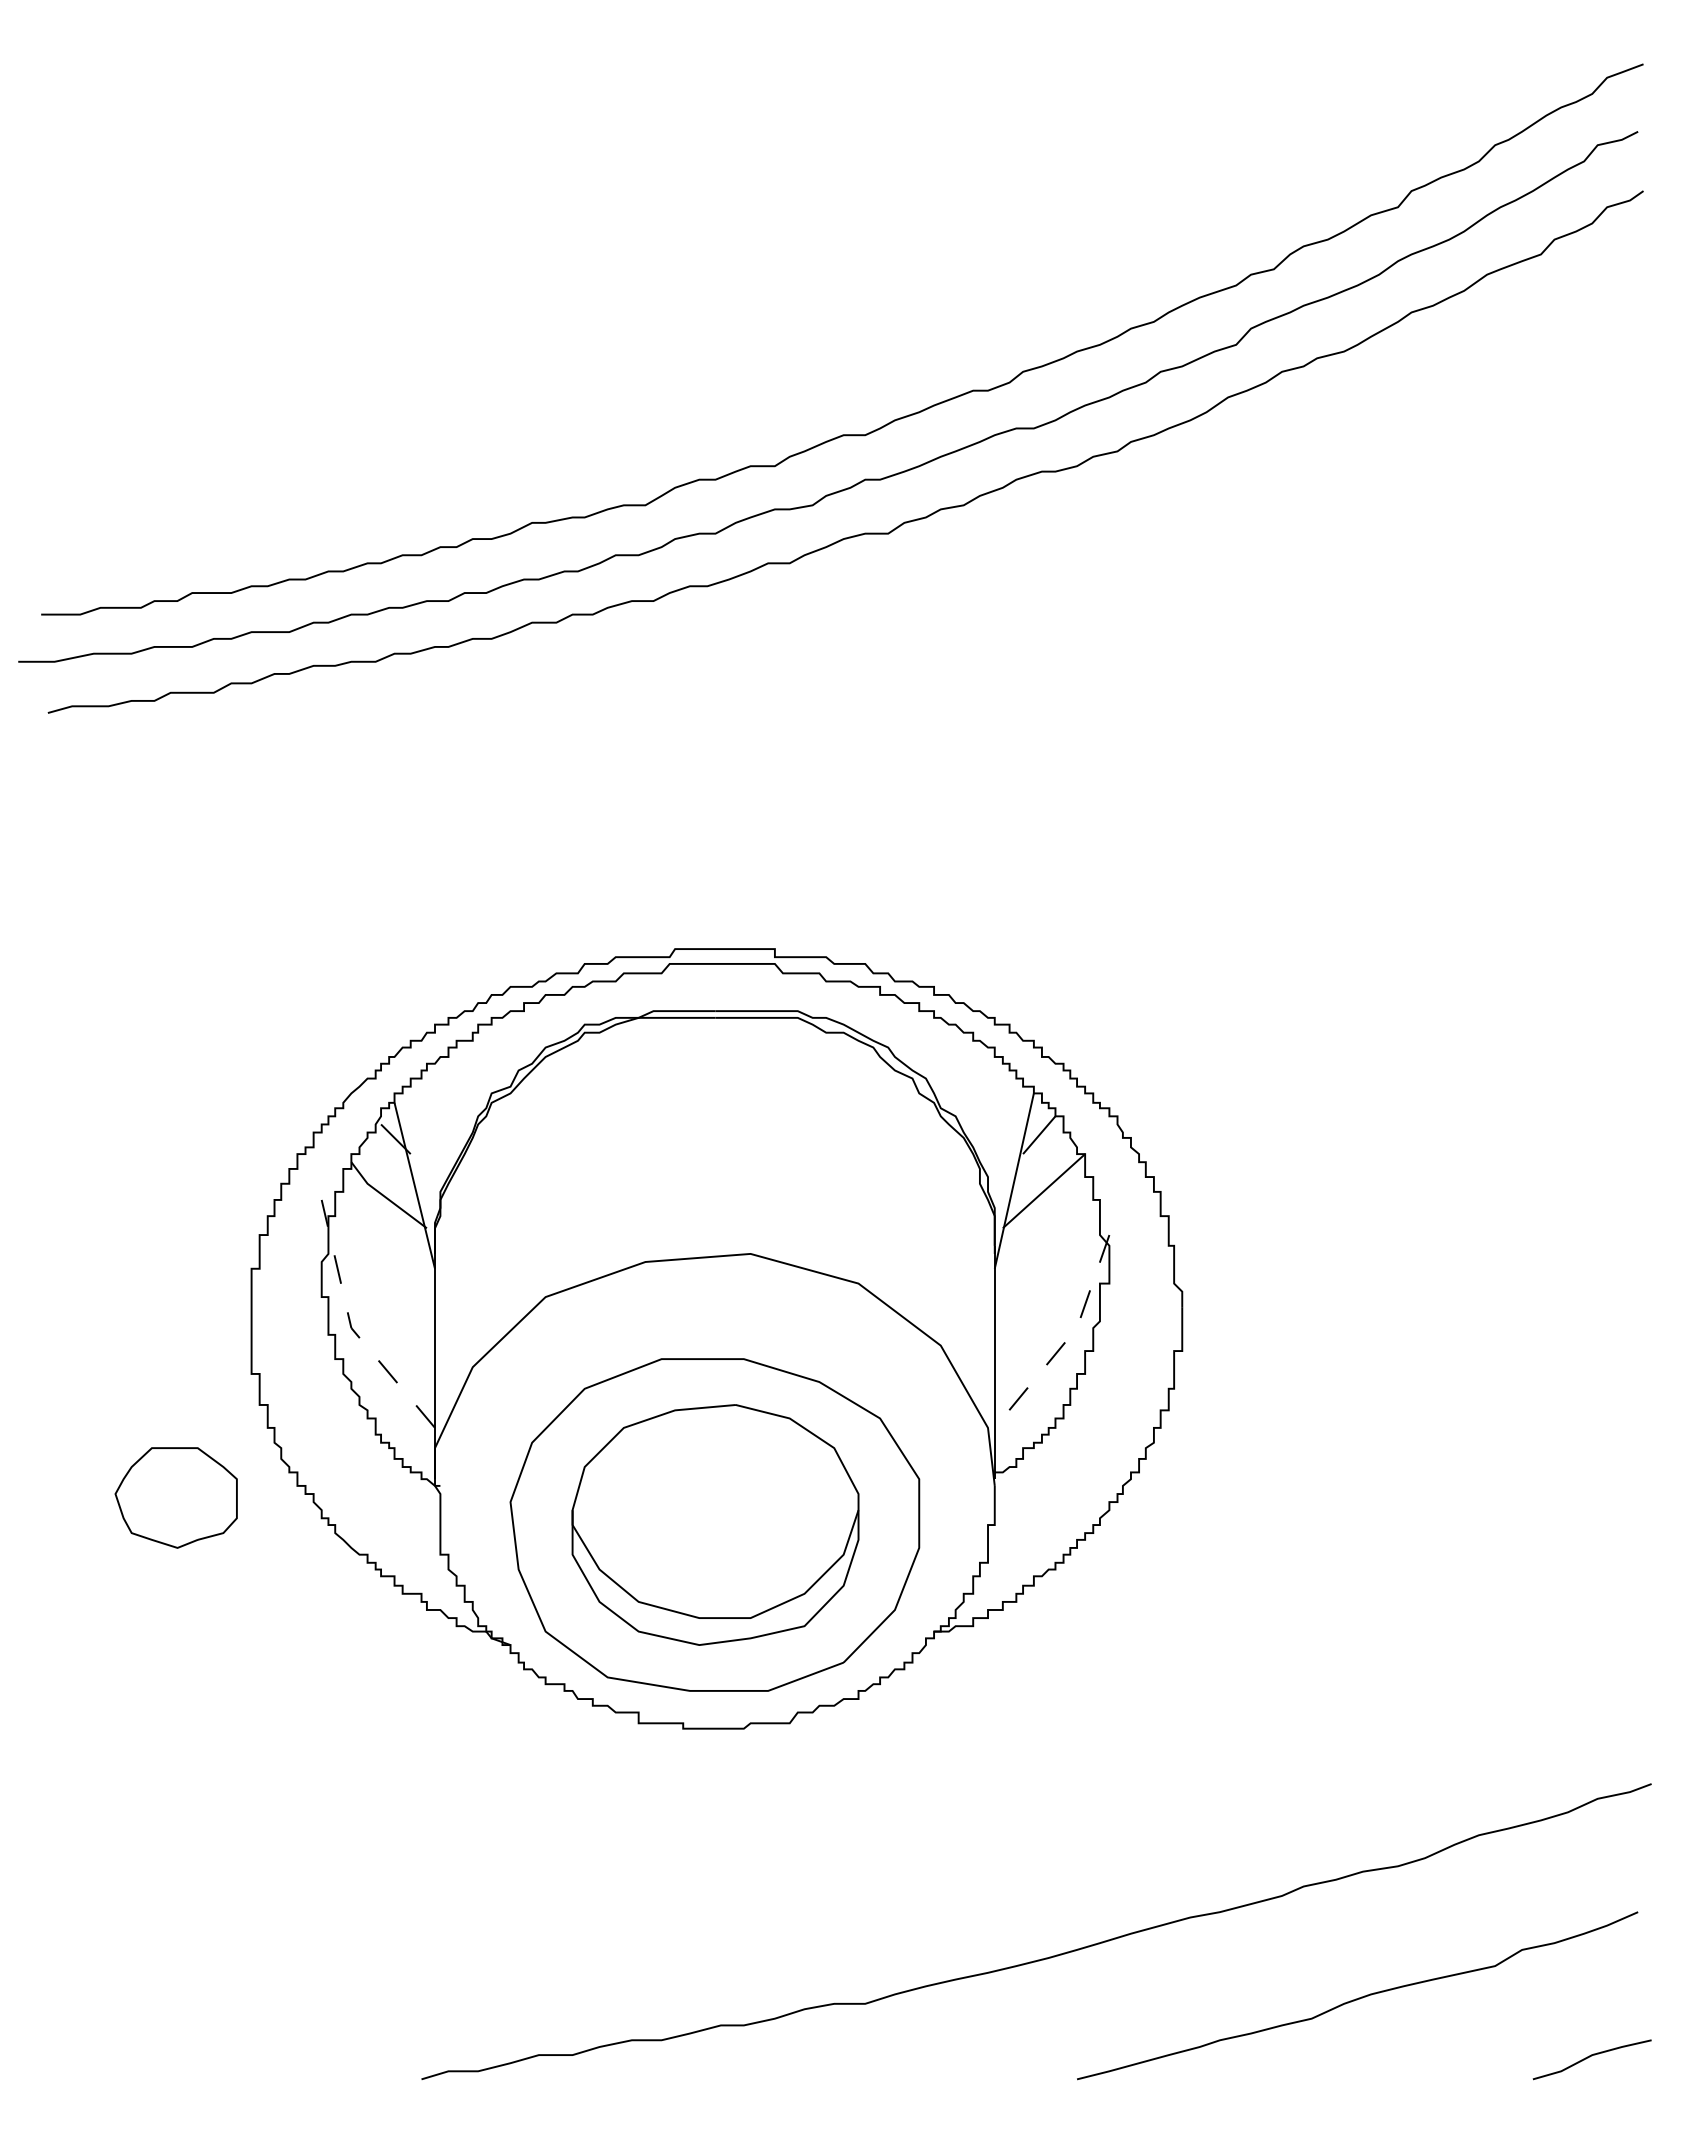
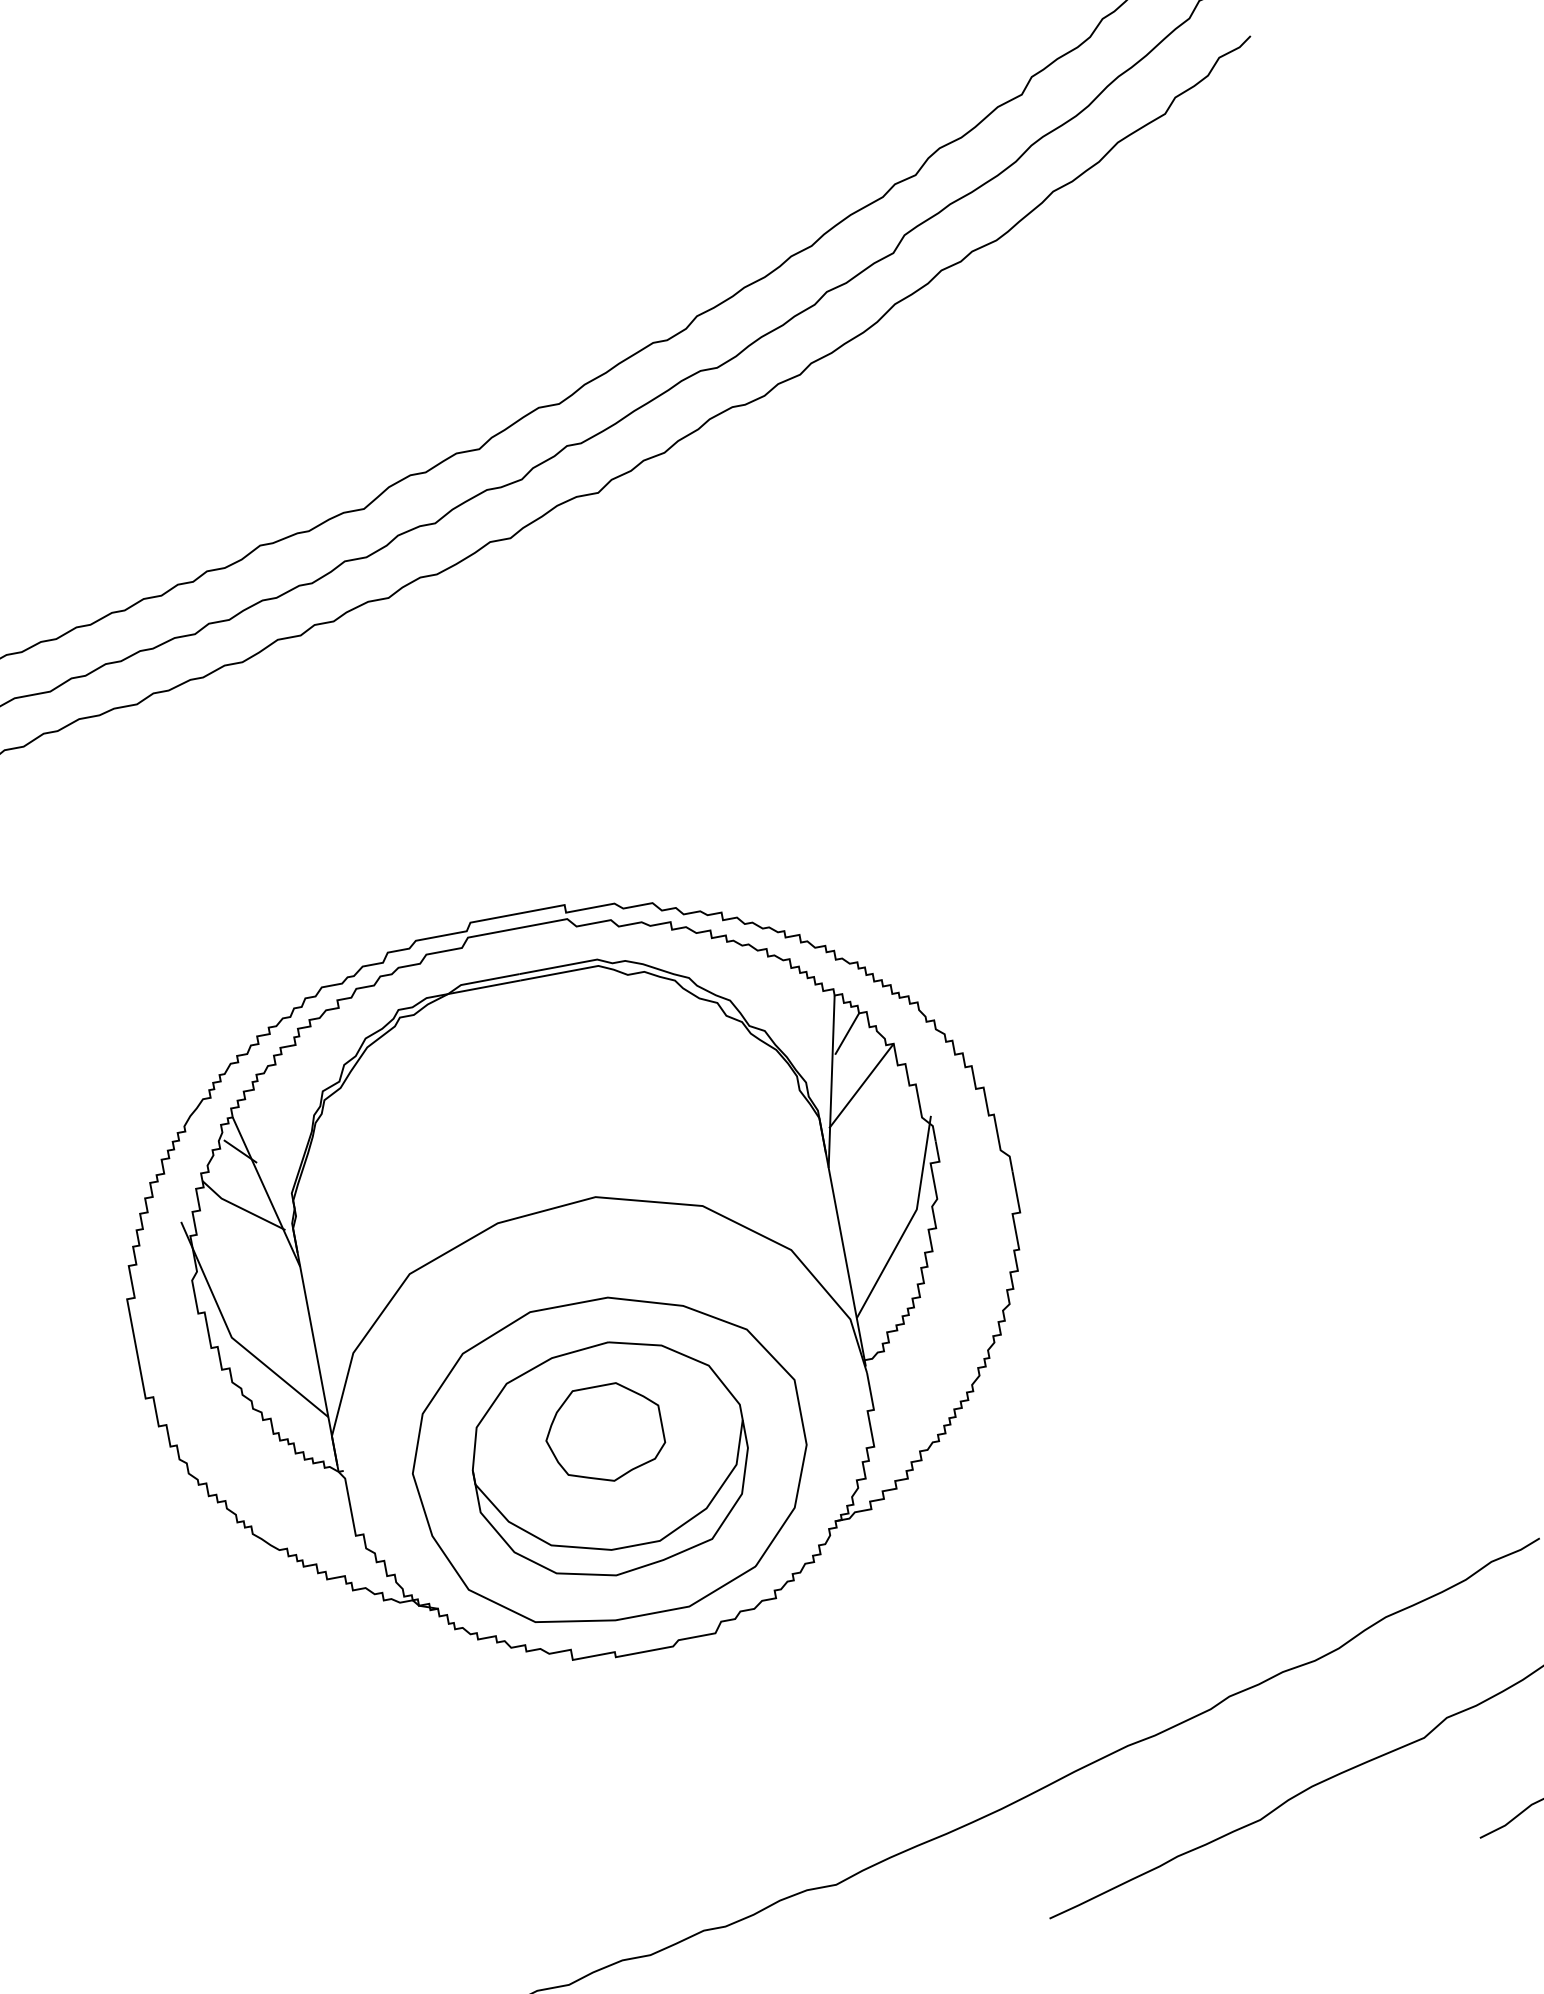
line: (351, 1328) -> (231, 1338), dashed -> solid
line: (1067, 1339) -> (909, 1221), dashed -> solid
part: (175, 1497) -> (603, 1433), moved

